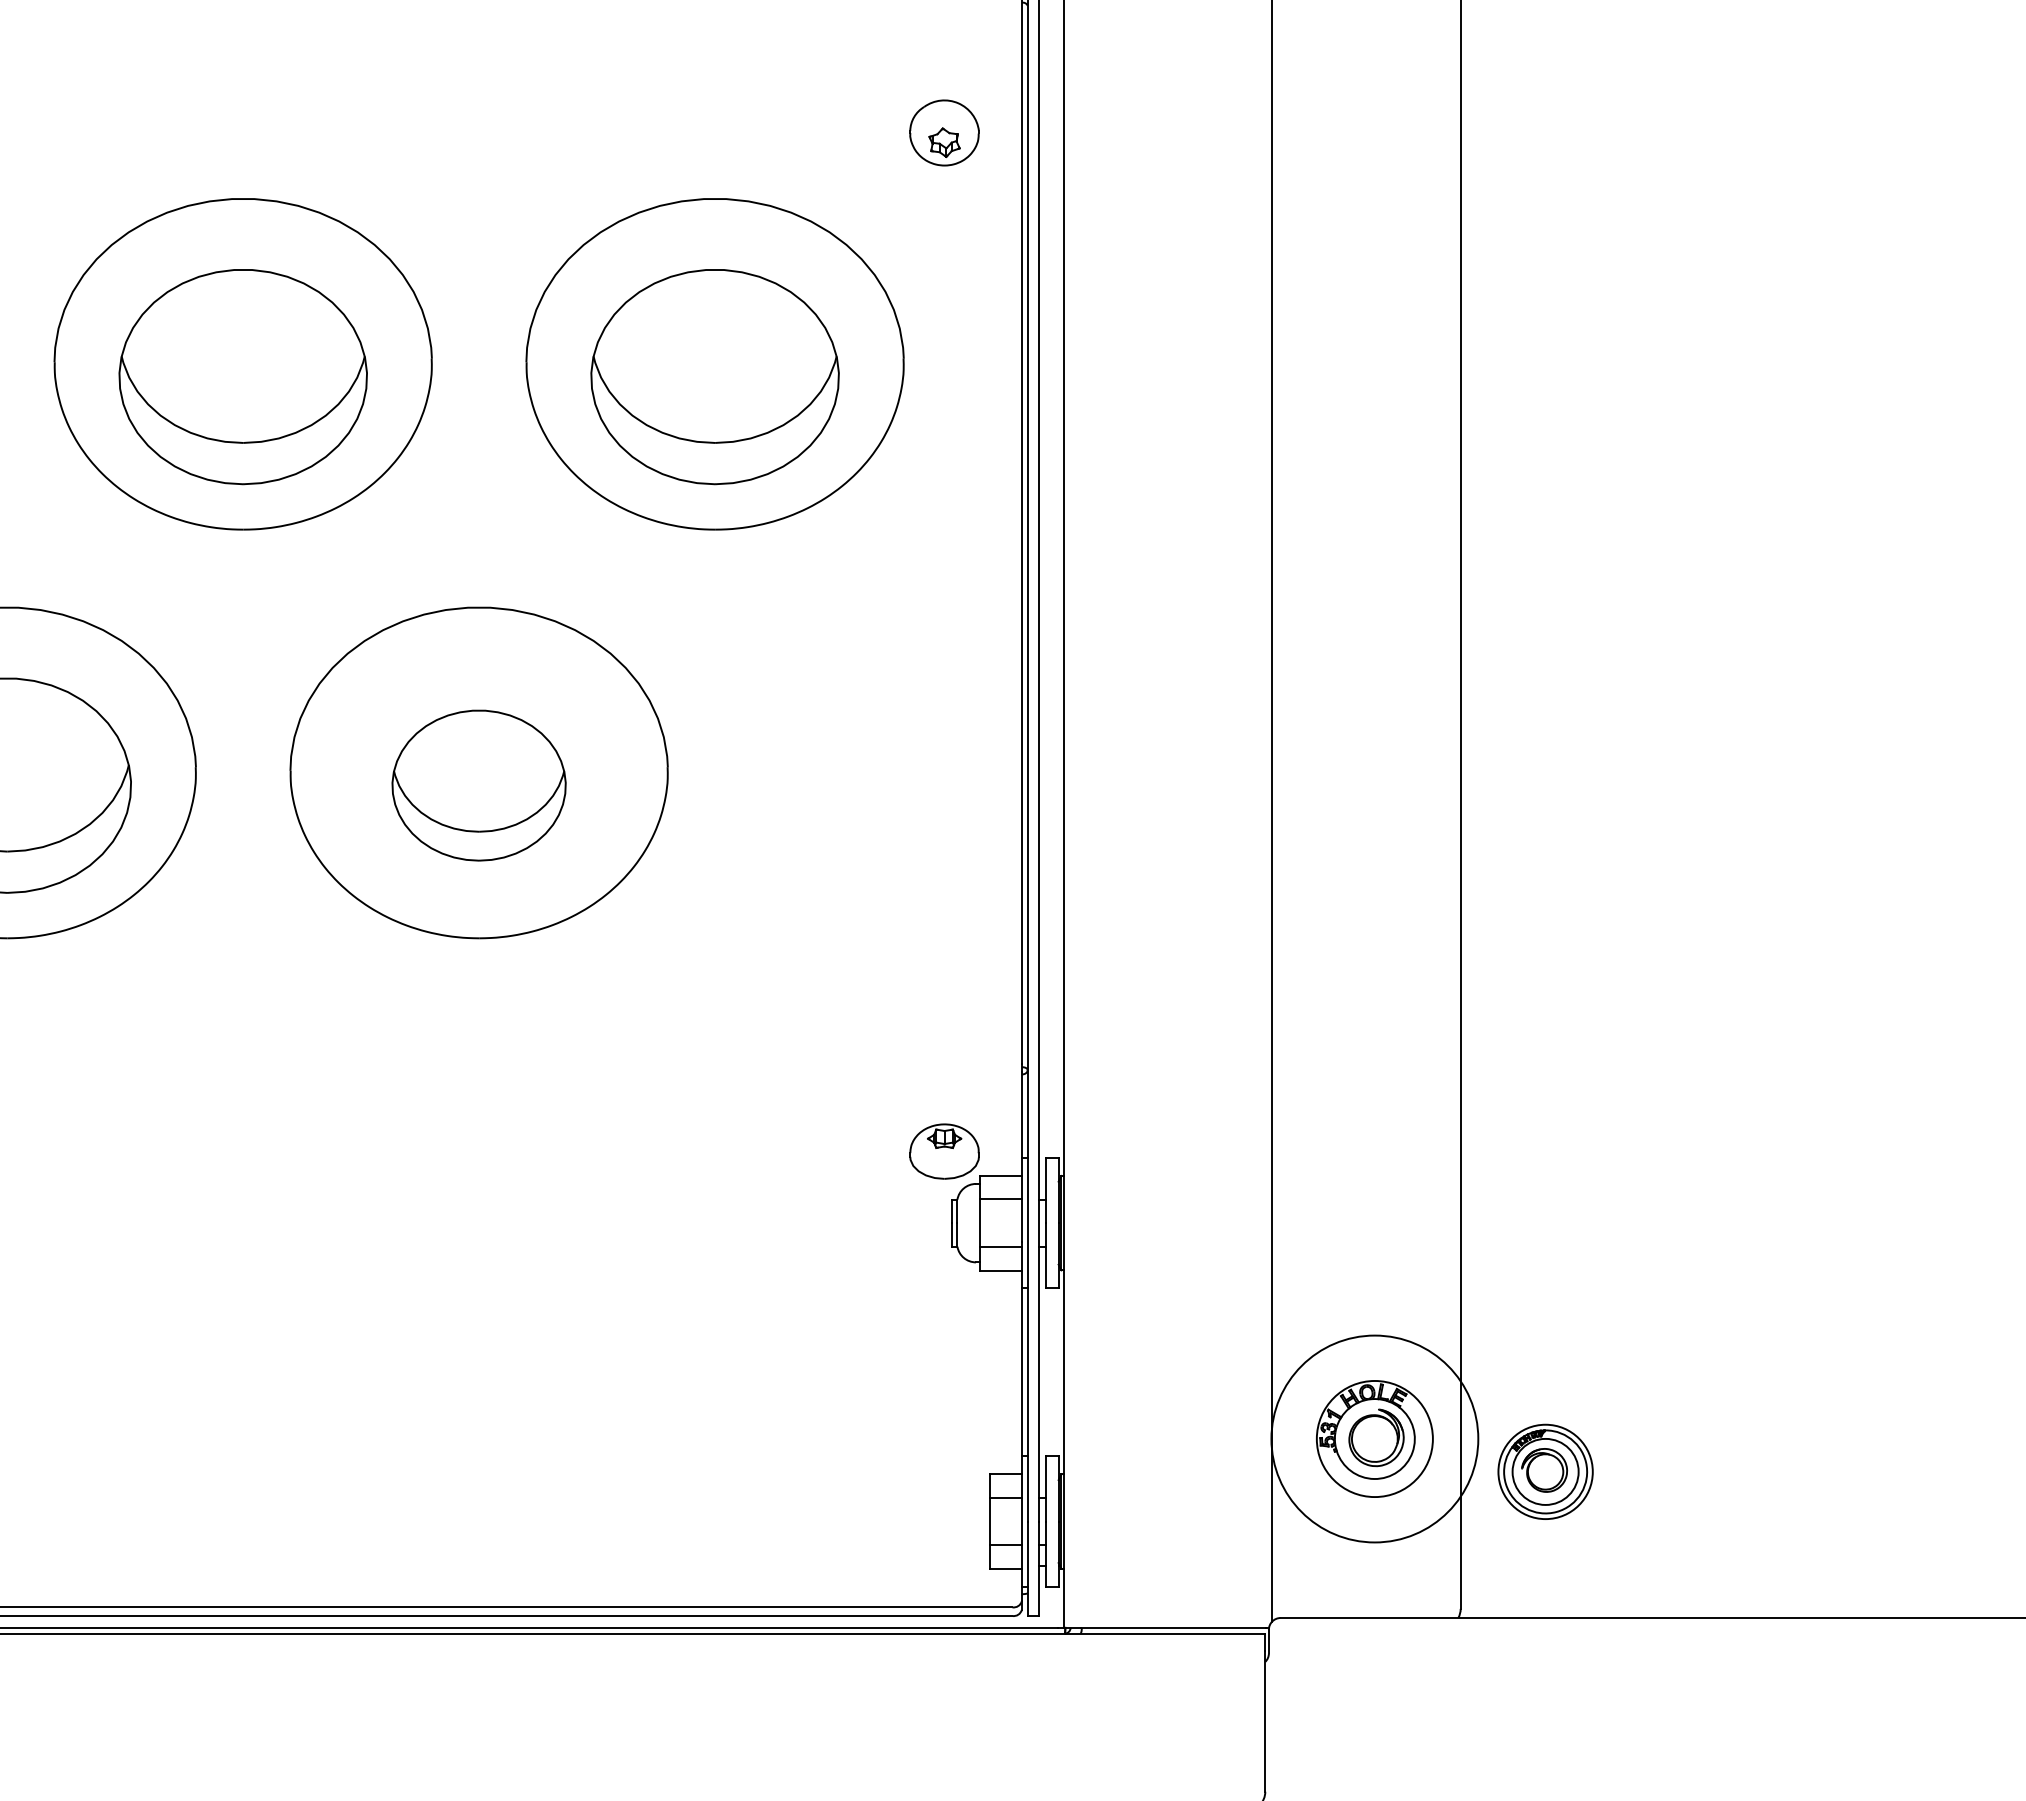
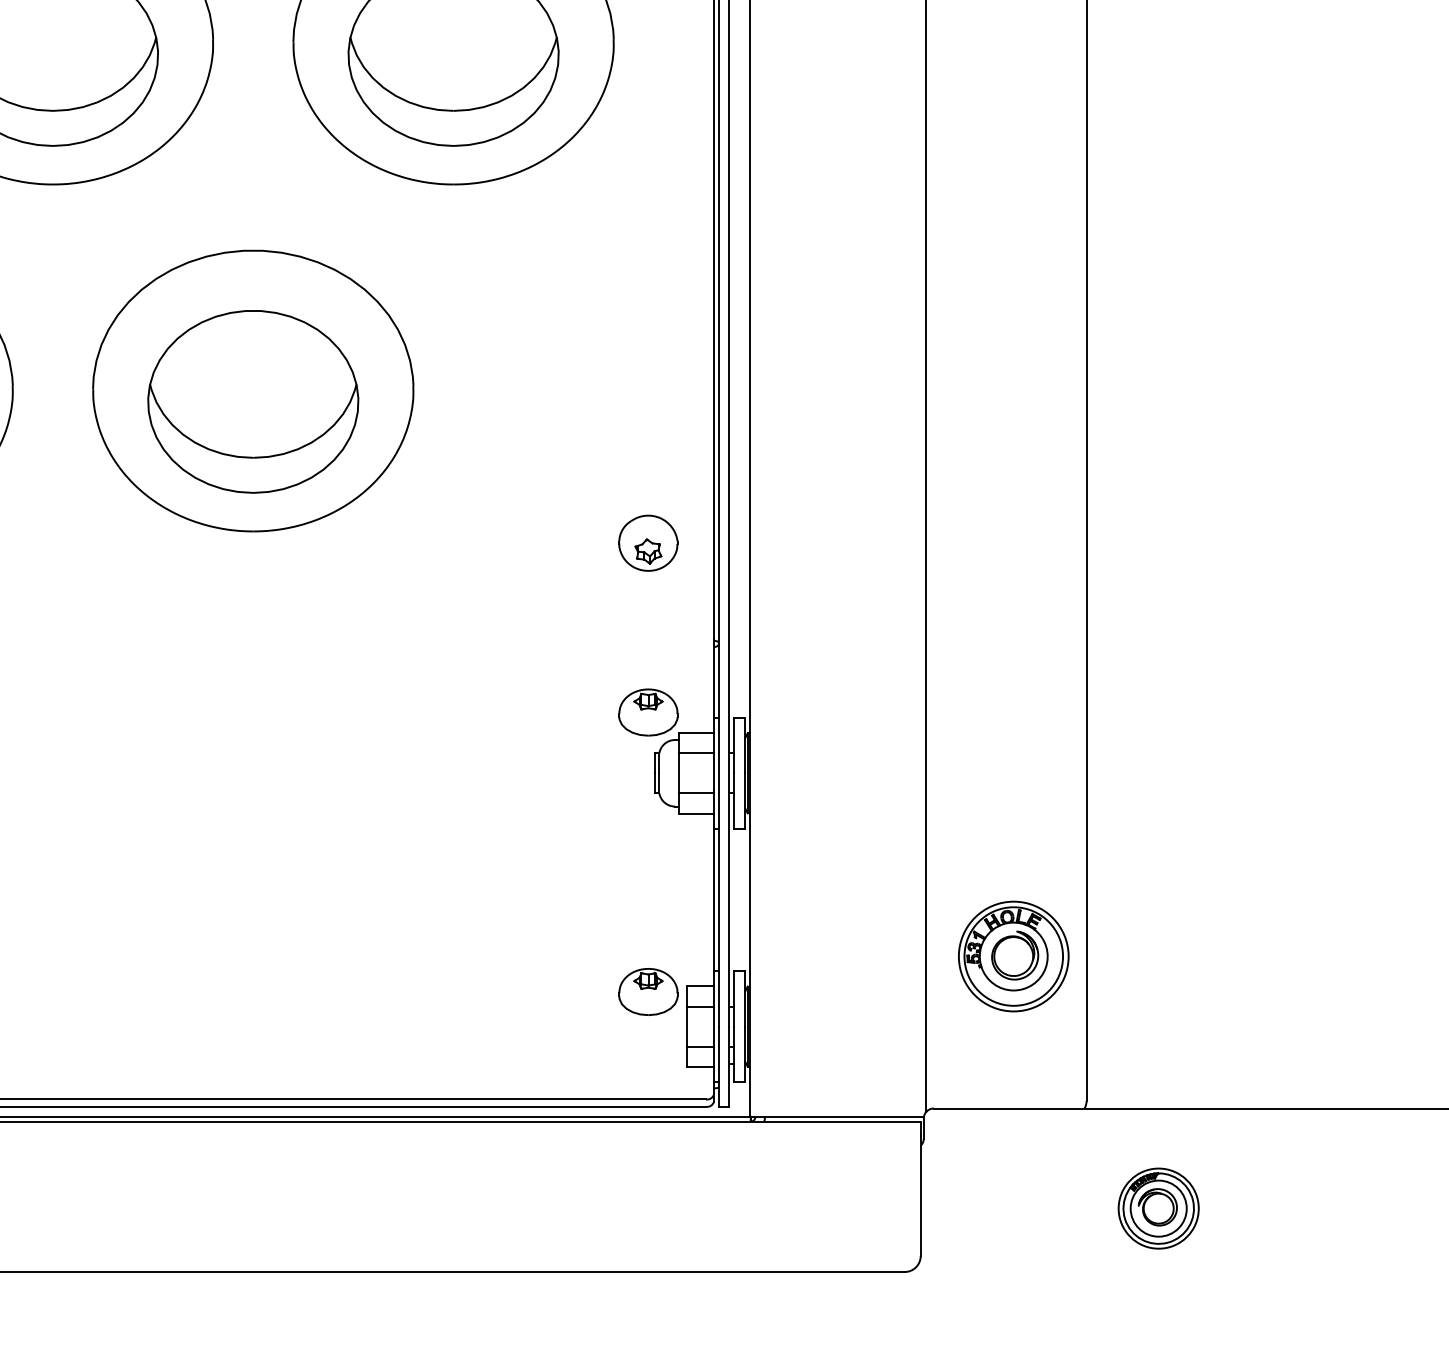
part: (478, 785) -> (252, 401), size x1.43
part: (944, 951) -> (648, 542), added
circle: (1374, 1438) -> (1013, 956), size x0.62
part: (1545, 1471) -> (1158, 1208), moved
part: (944, 1480) -> (648, 991), added

